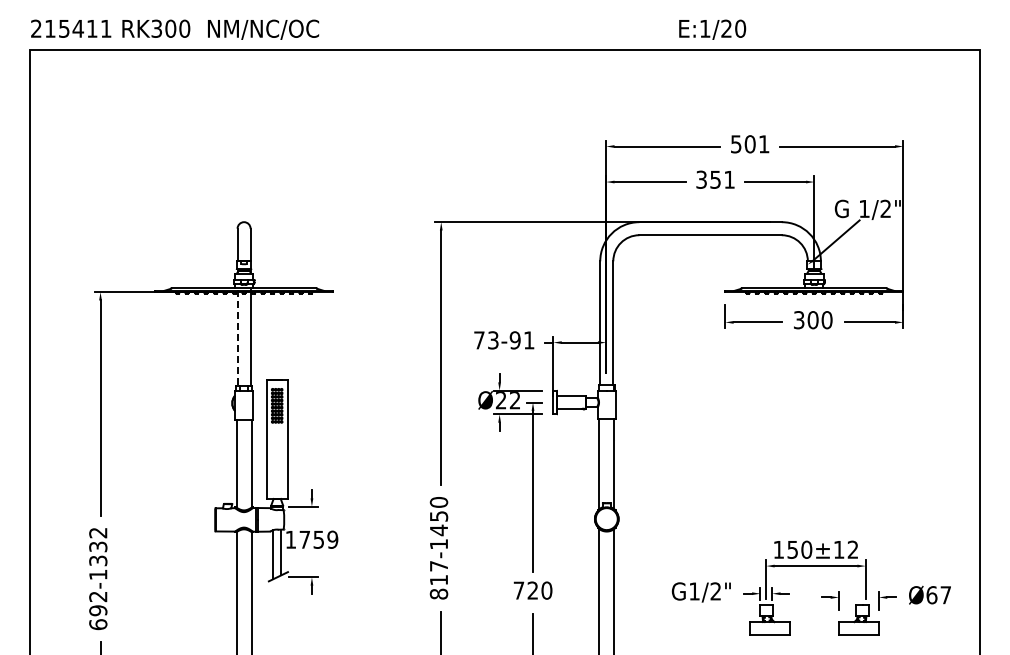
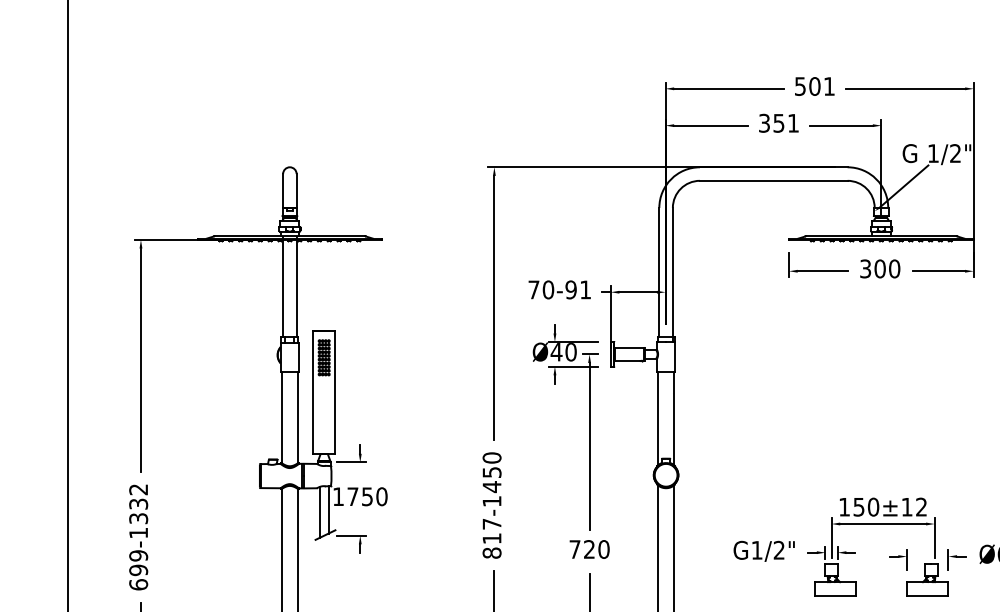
line: (237, 338) -> (283, 287), dashed -> solid
text: (493, 340) -> (548, 290), 73-91 -> 70-91
text: (507, 400) -> (563, 352), Ø22 -> Ø40
text: (332, 539) -> (381, 496), 1759 -> 1750
text: (98, 596) -> (138, 555), 692-1332 -> 699-1332

